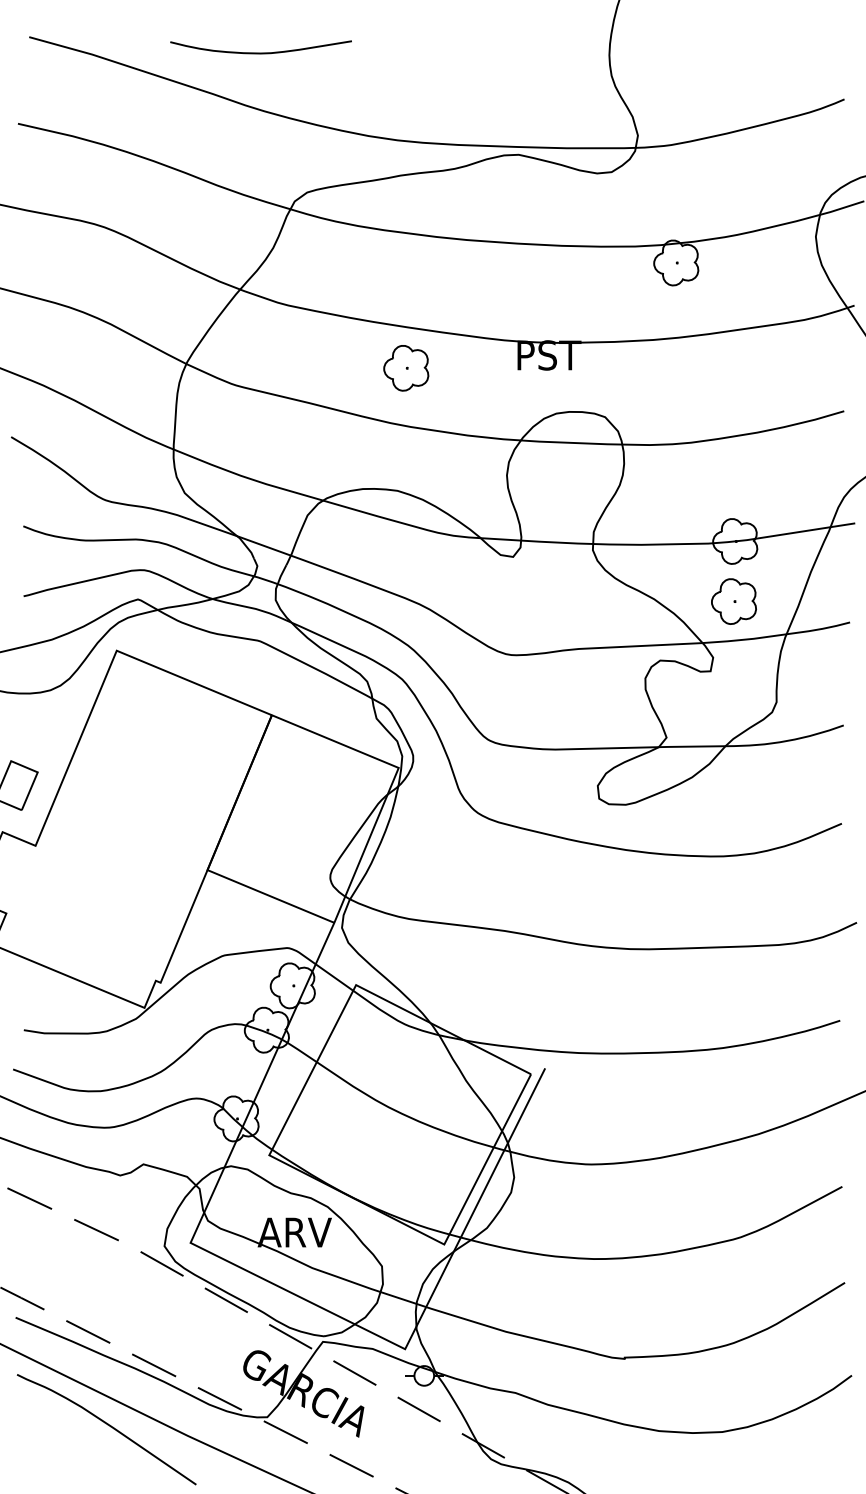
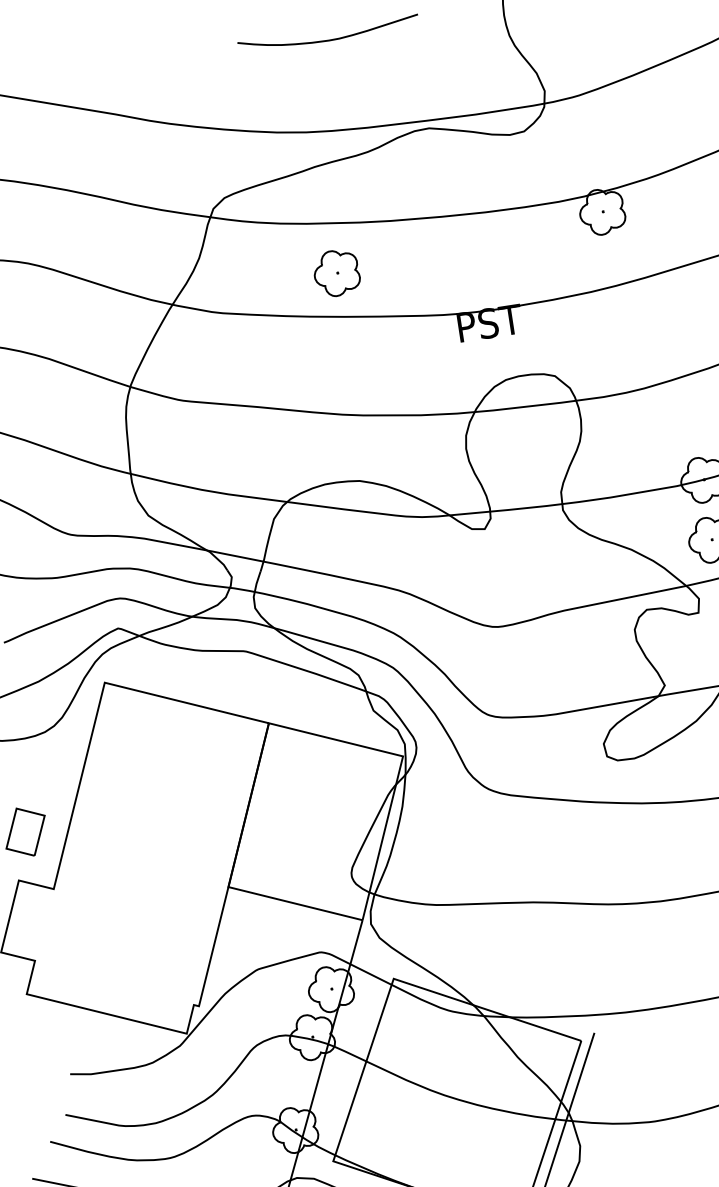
curve: (260, 52) -> (328, 39), moved
part: (406, 368) -> (337, 273), moved

